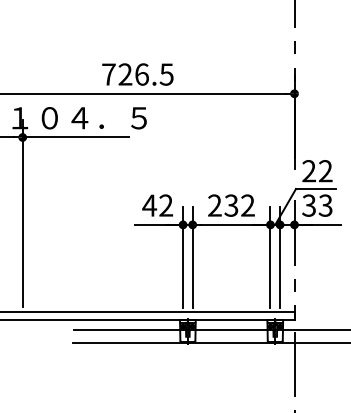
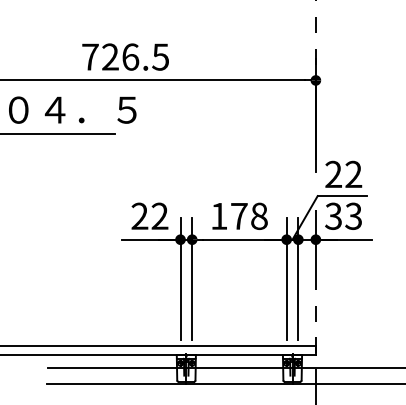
text: (149, 205) -> (139, 216), 42 -> 22
text: (231, 205) -> (239, 216), 232 -> 178

